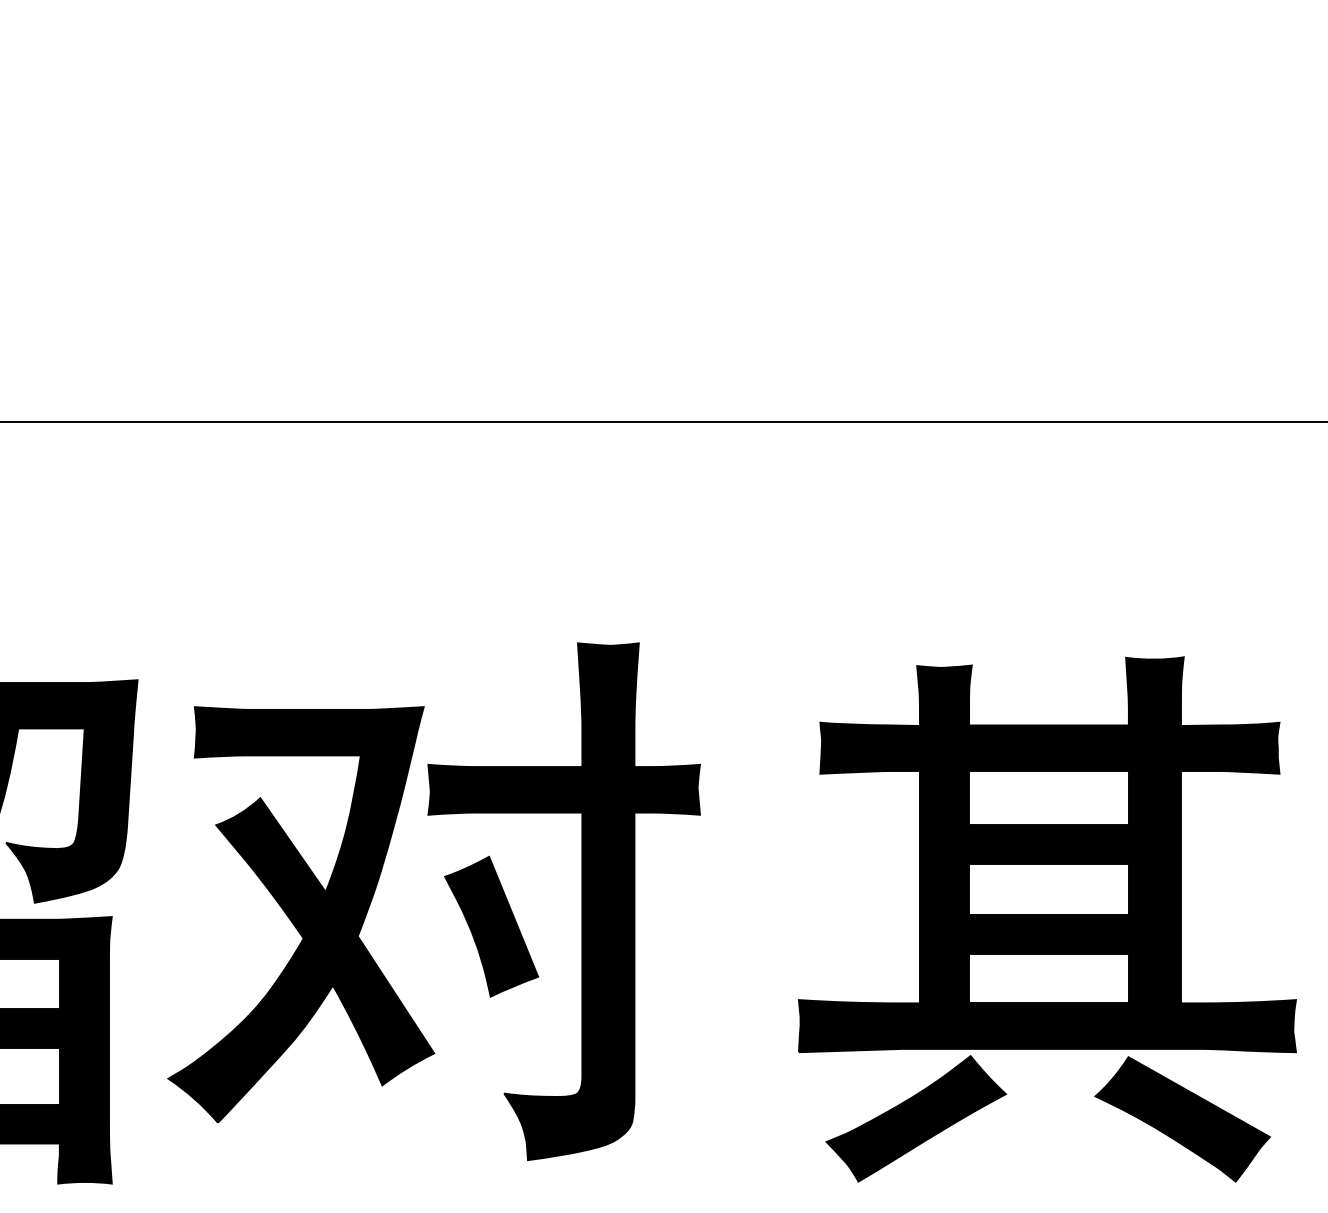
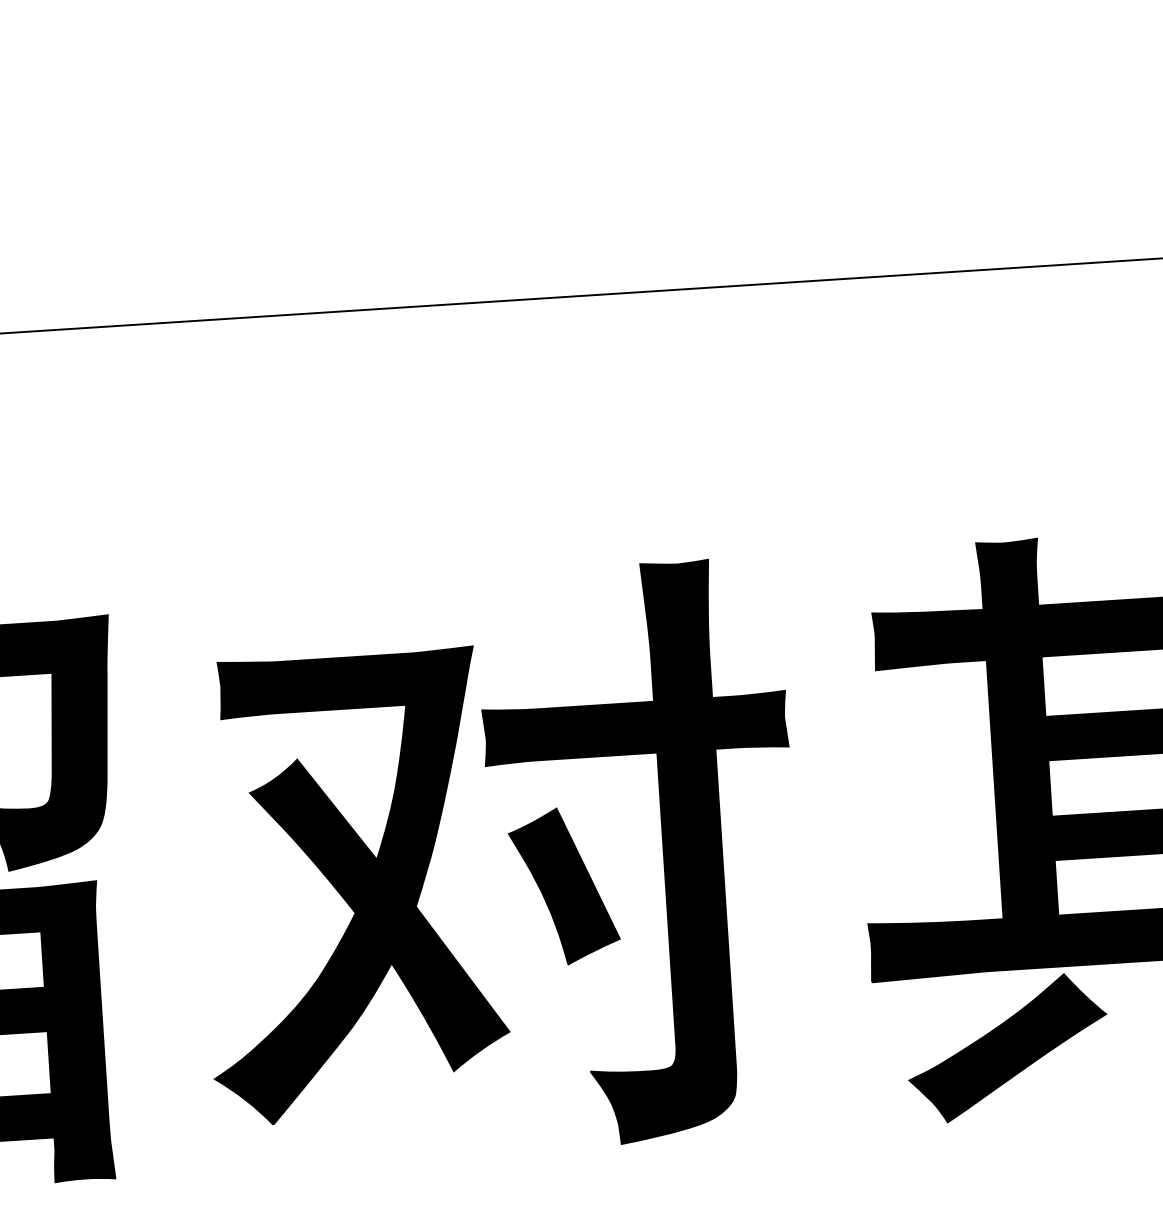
part: (451, 891) -> (517, 849), moved

